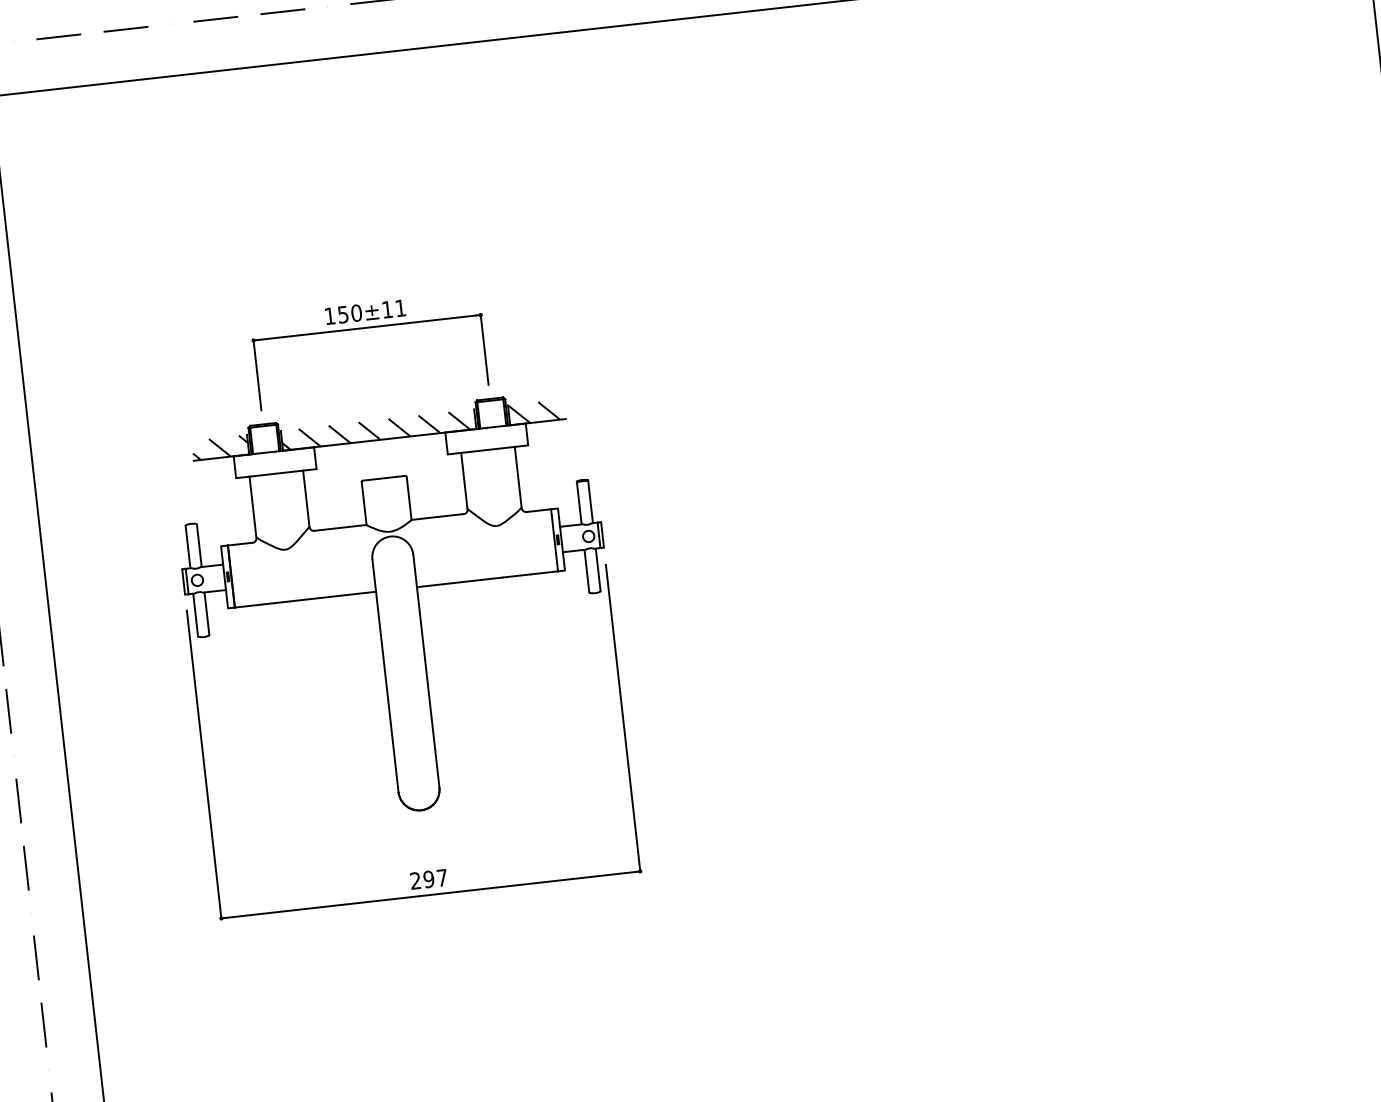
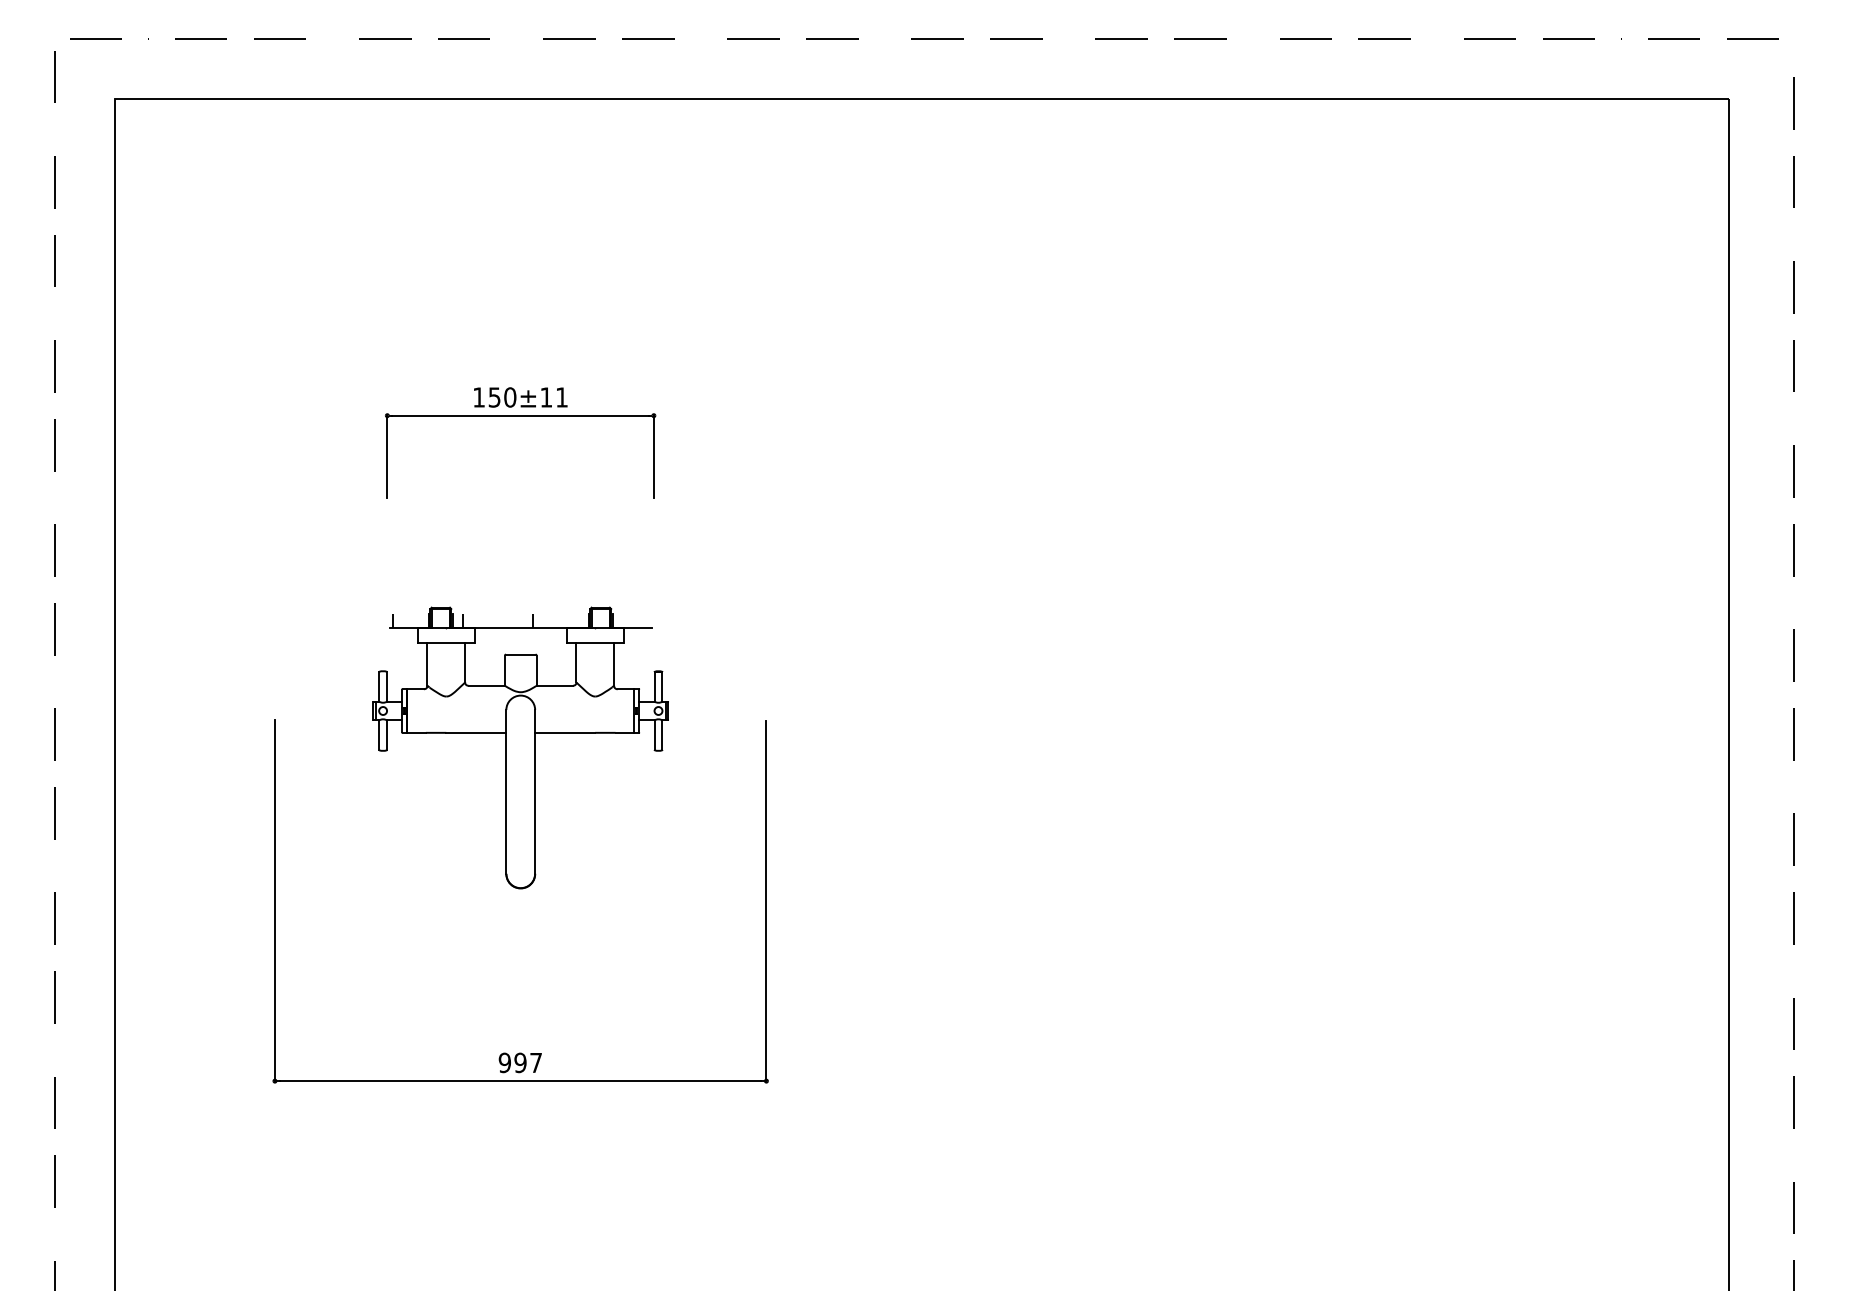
part: (398, 610) -> (520, 747), size x0.6
text: (415, 880) -> (504, 1062), 297 -> 997

